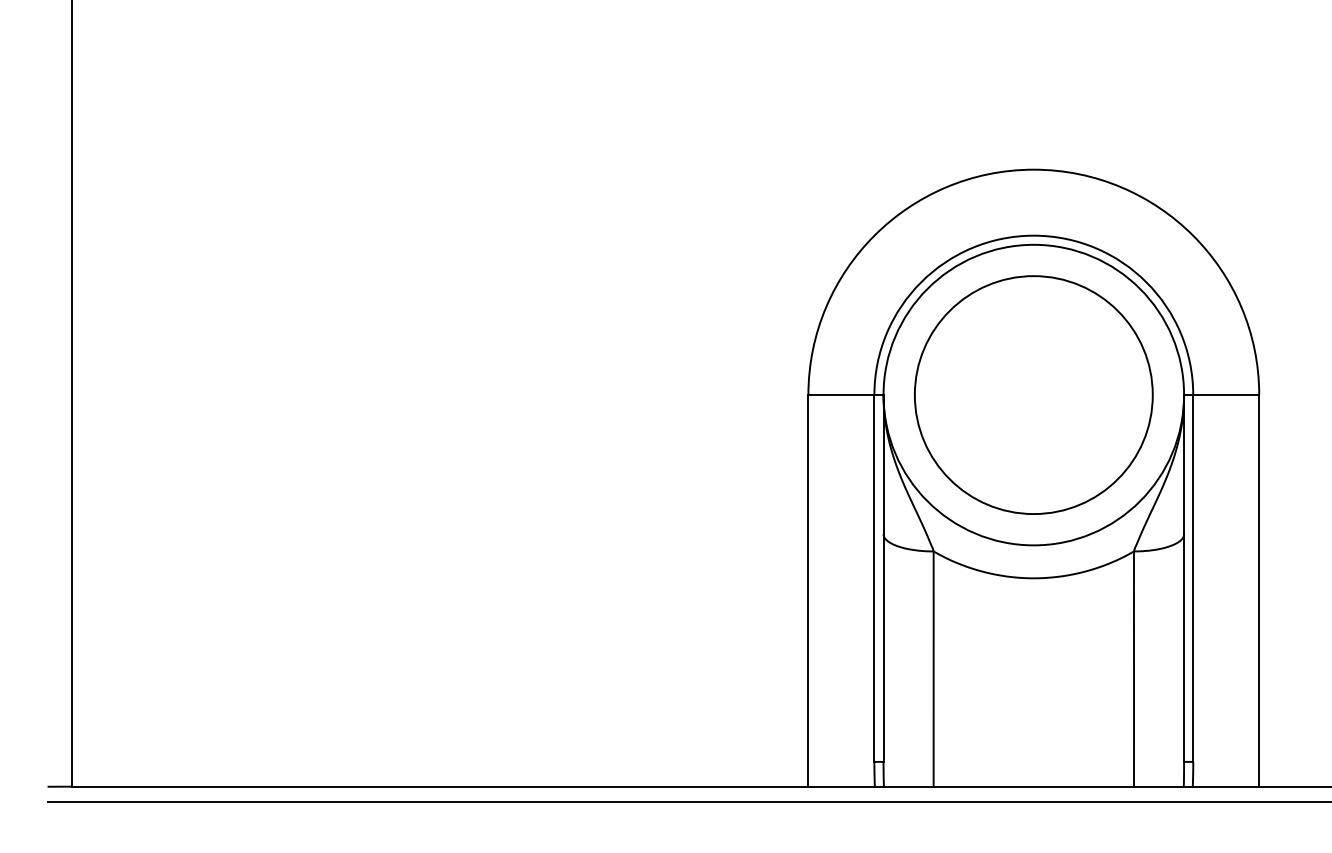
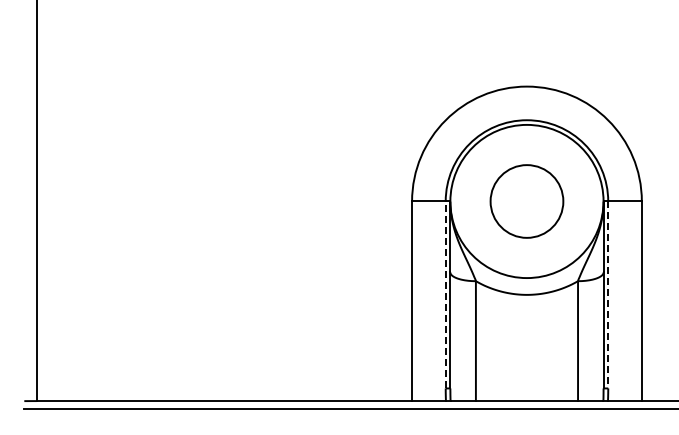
circle: (1032, 395) -> (526, 201), size x0.6
line: (873, 577) -> (445, 294), solid -> dashed
line: (1193, 579) -> (608, 295), solid -> dashed

